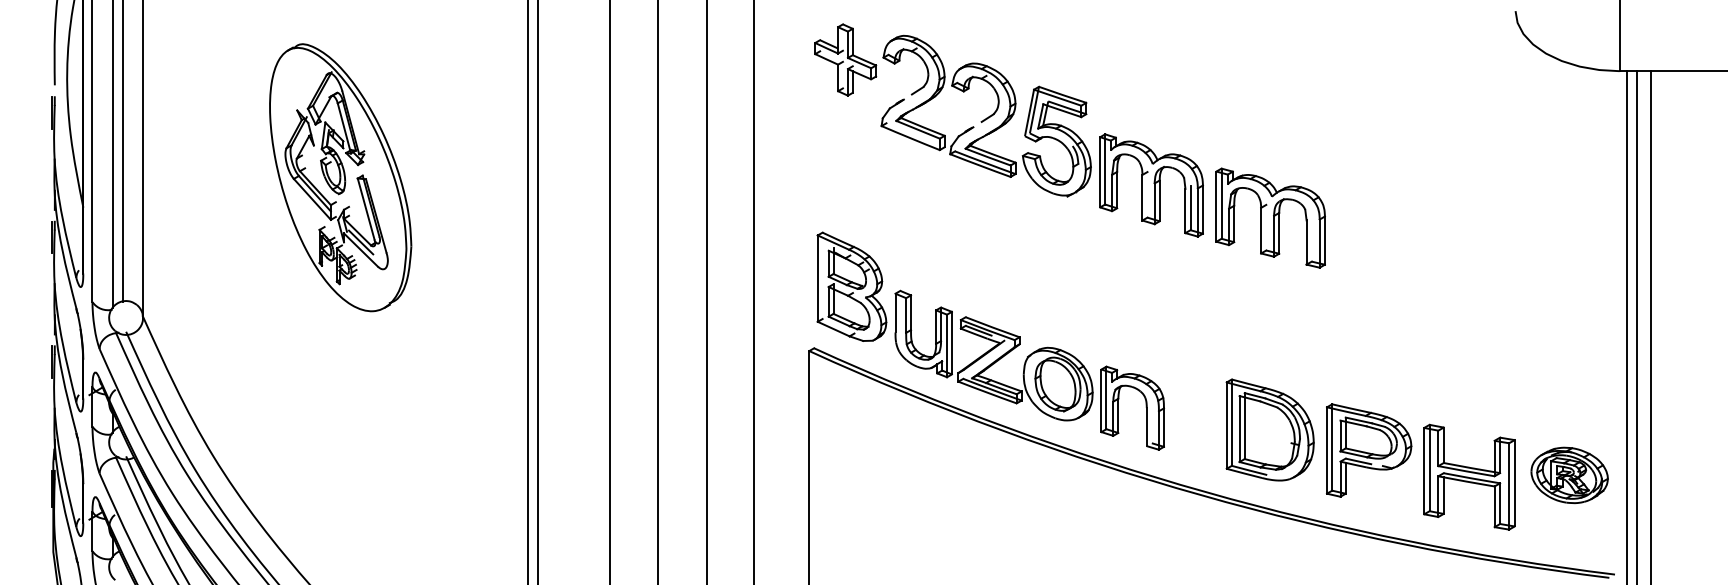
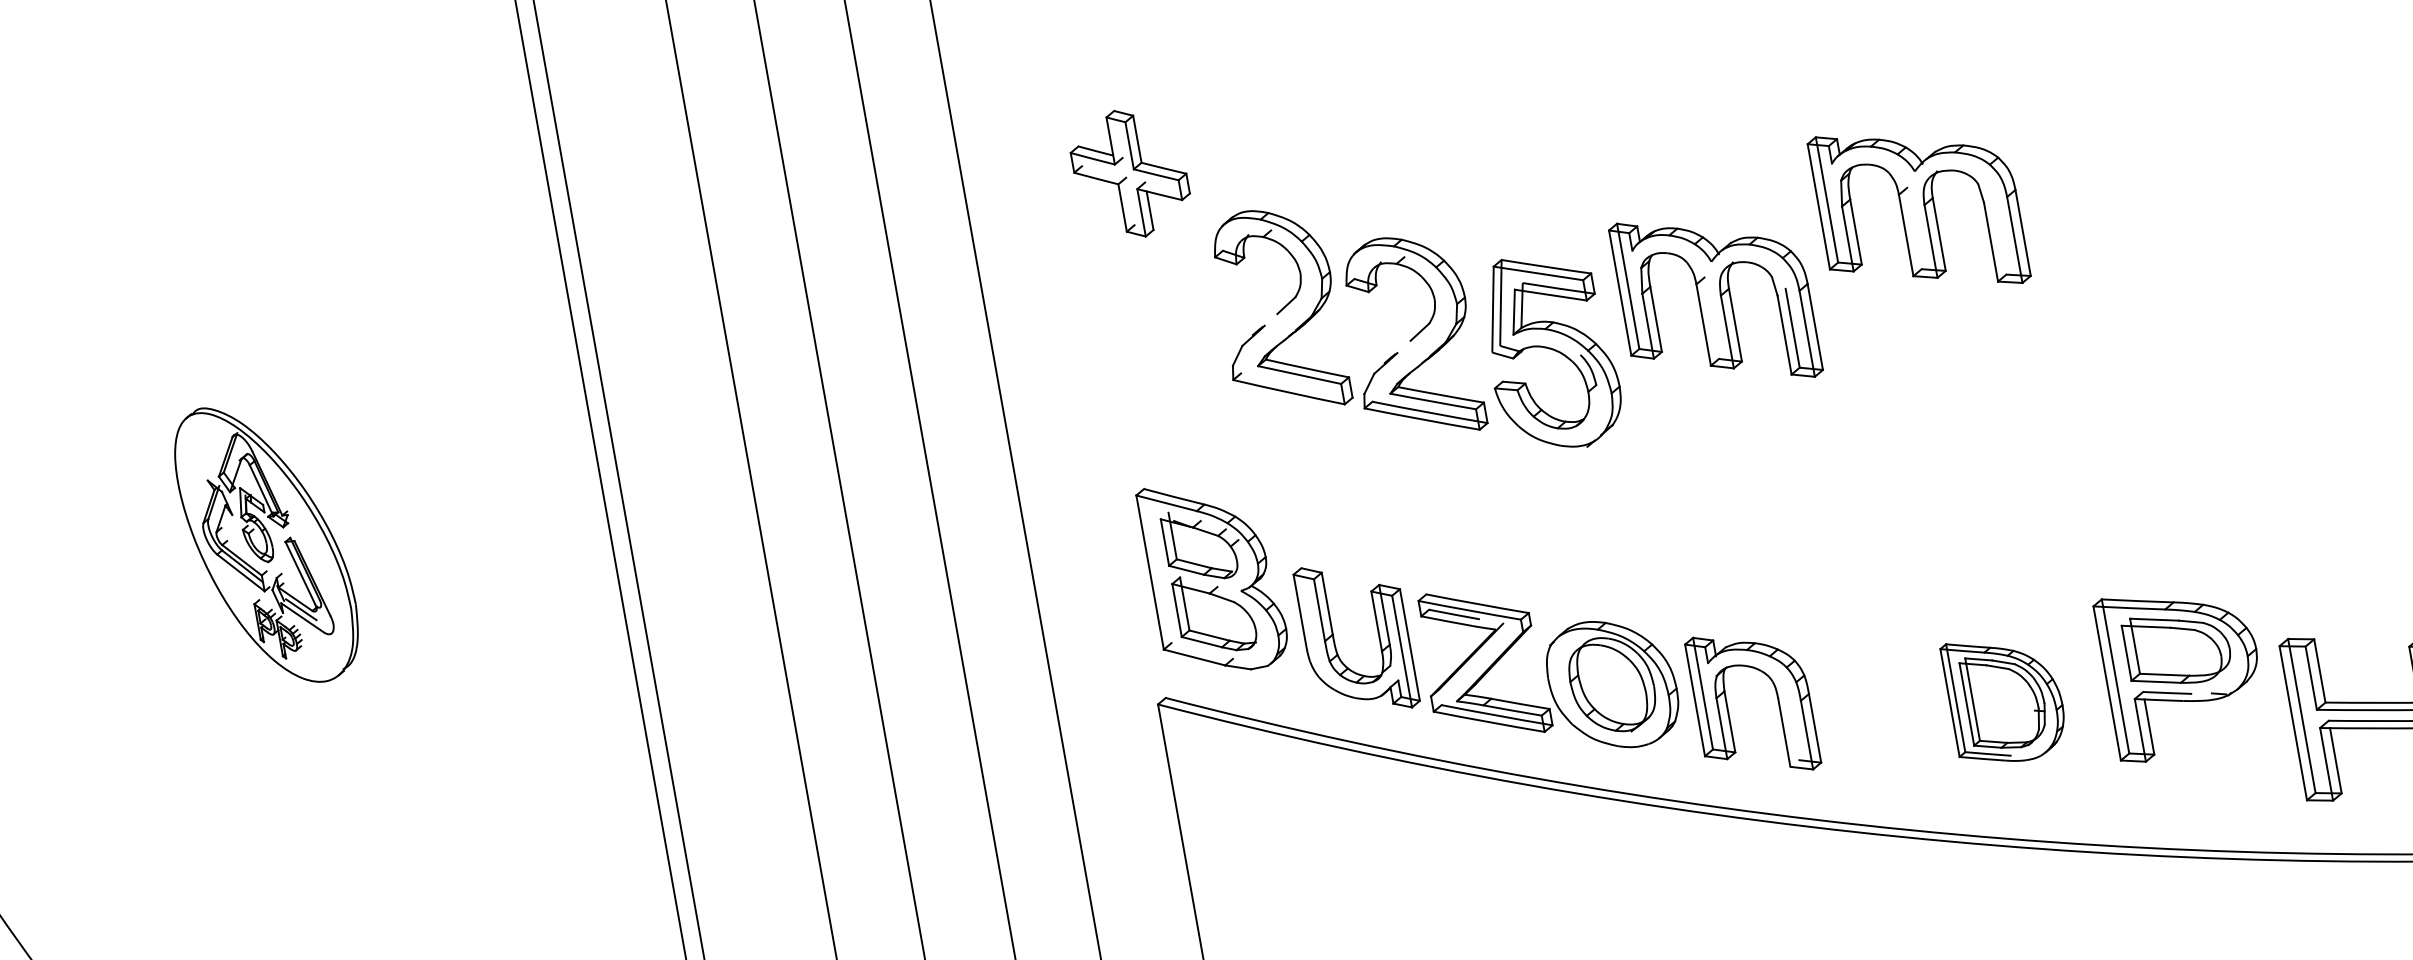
part: (985, 115) -> (1415, 328), moved
part: (340, 177) -> (266, 543), size x0.6
part: (1270, 217) -> (1918, 208), moved
part: (1269, 429) -> (2003, 698), size x0.7
part: (1369, 450) -> (2183, 669), moved

